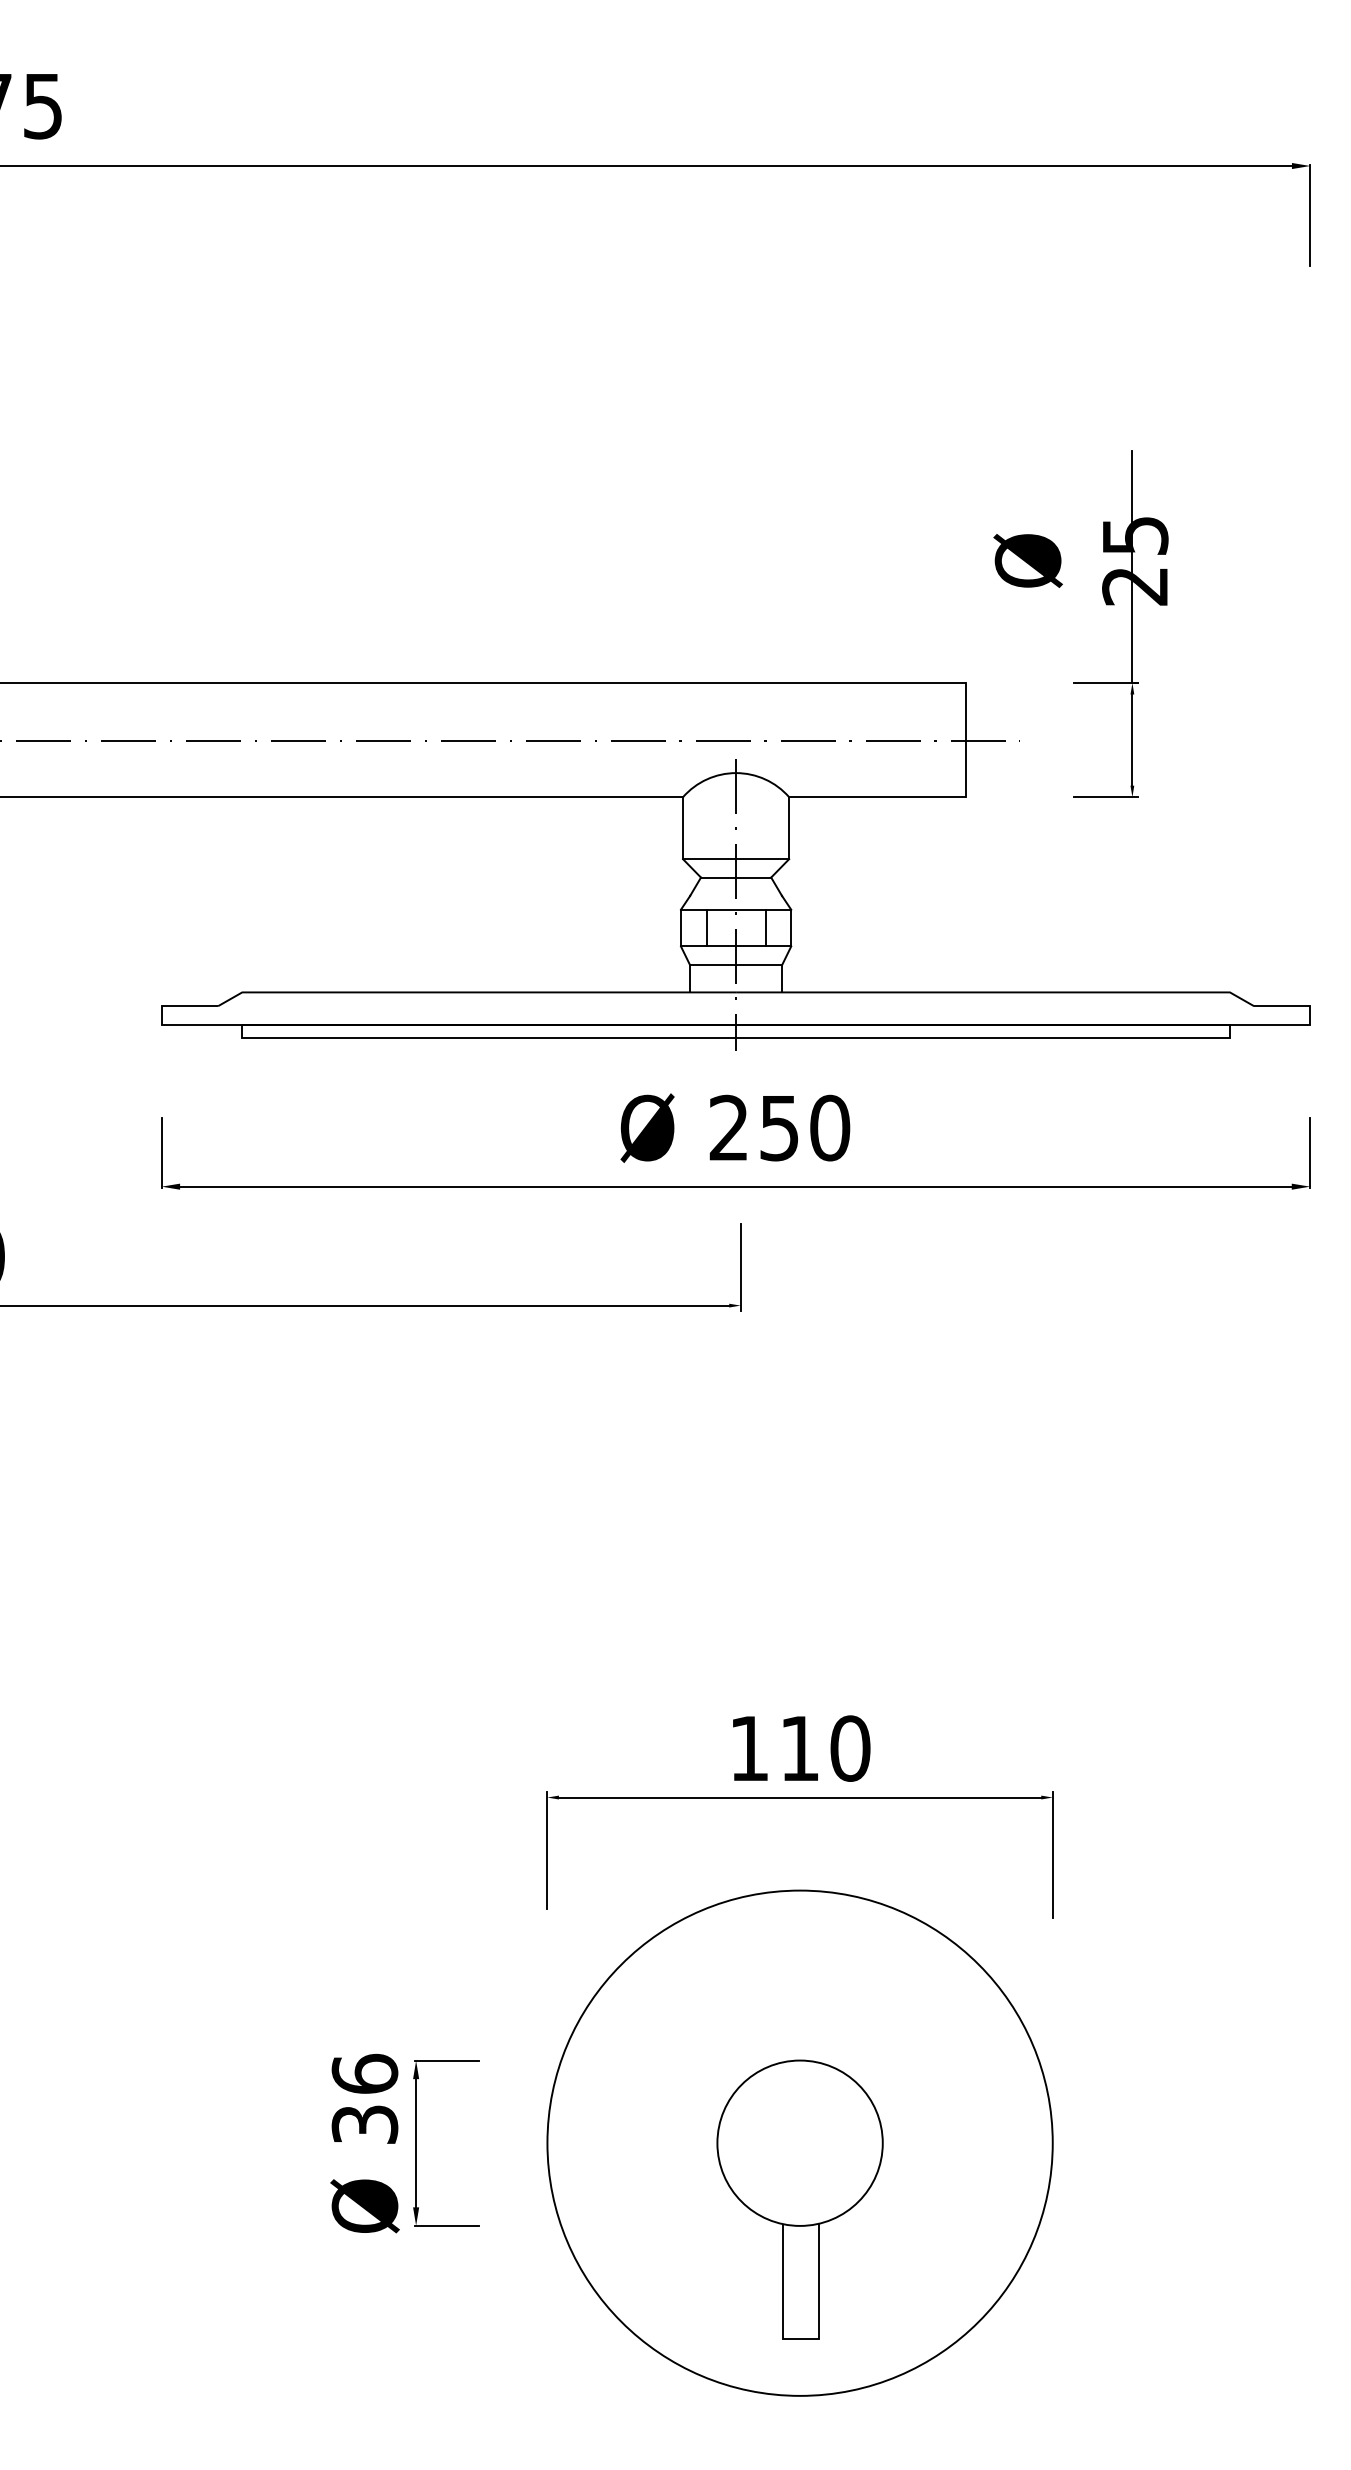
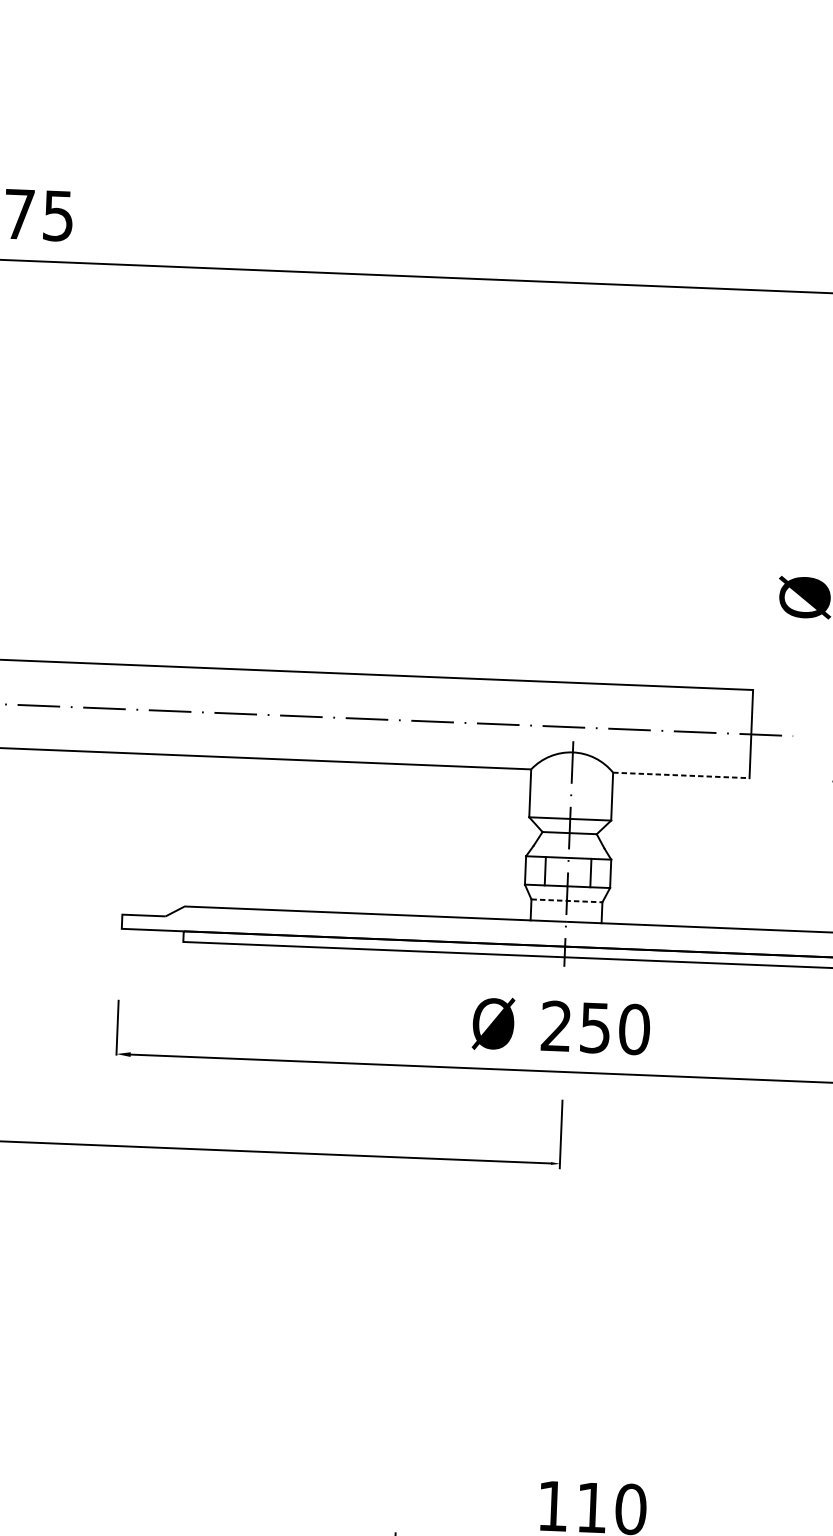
line: (877, 797) -> (681, 775), solid -> dashed
line: (736, 965) -> (567, 901), solid -> dashed

